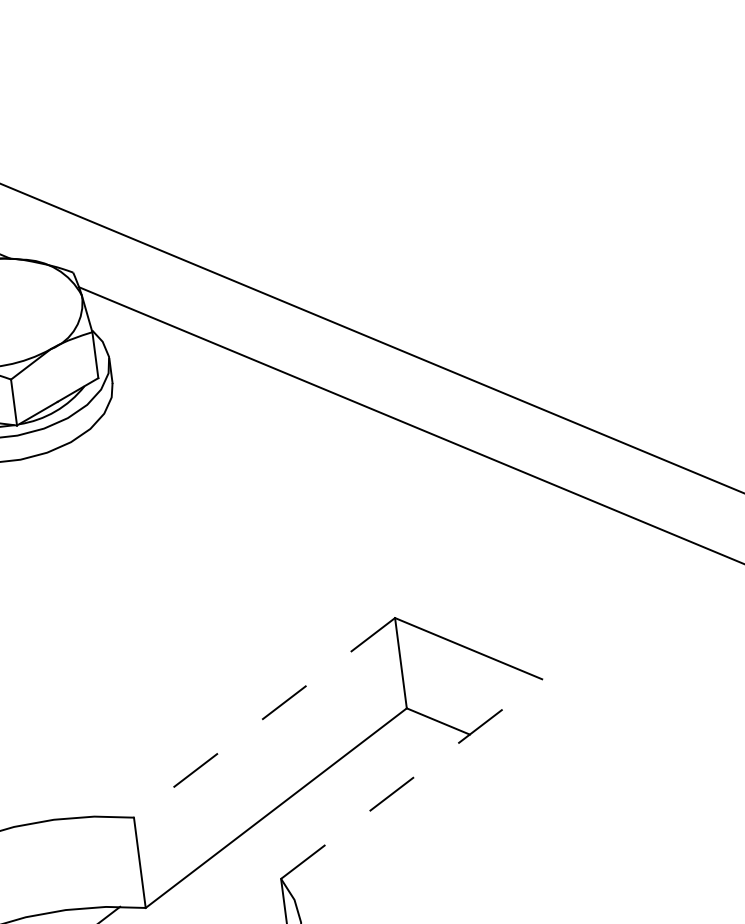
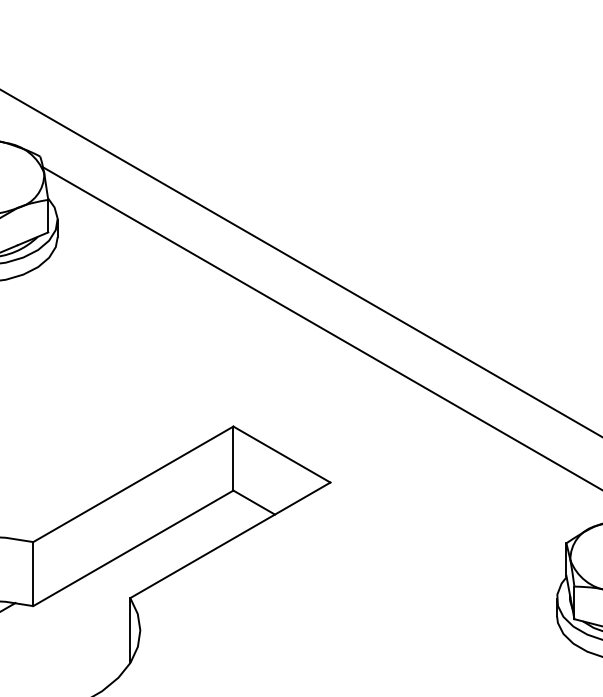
line: (264, 718) -> (133, 484), dashed -> solid
line: (411, 779) -> (230, 540), dashed -> solid

